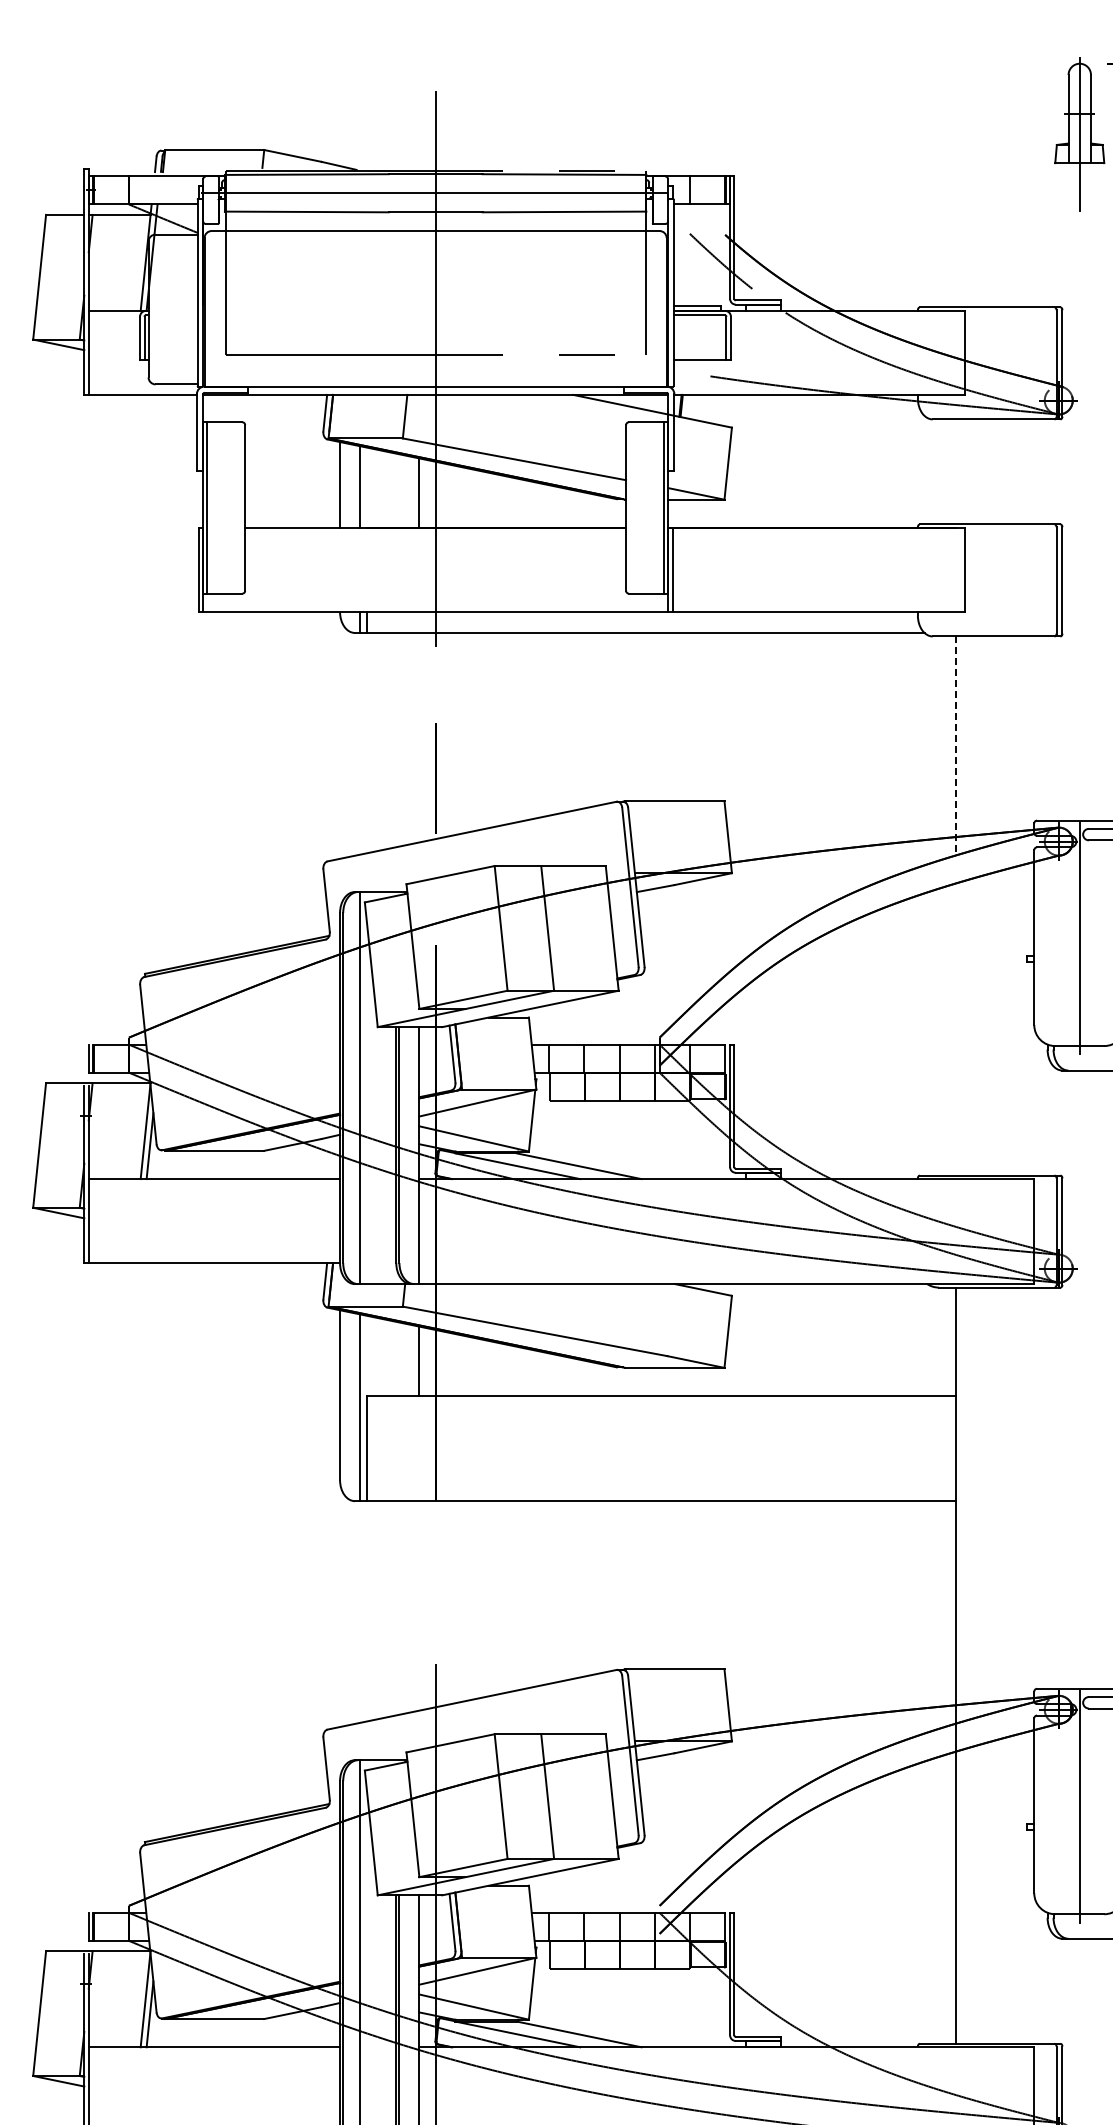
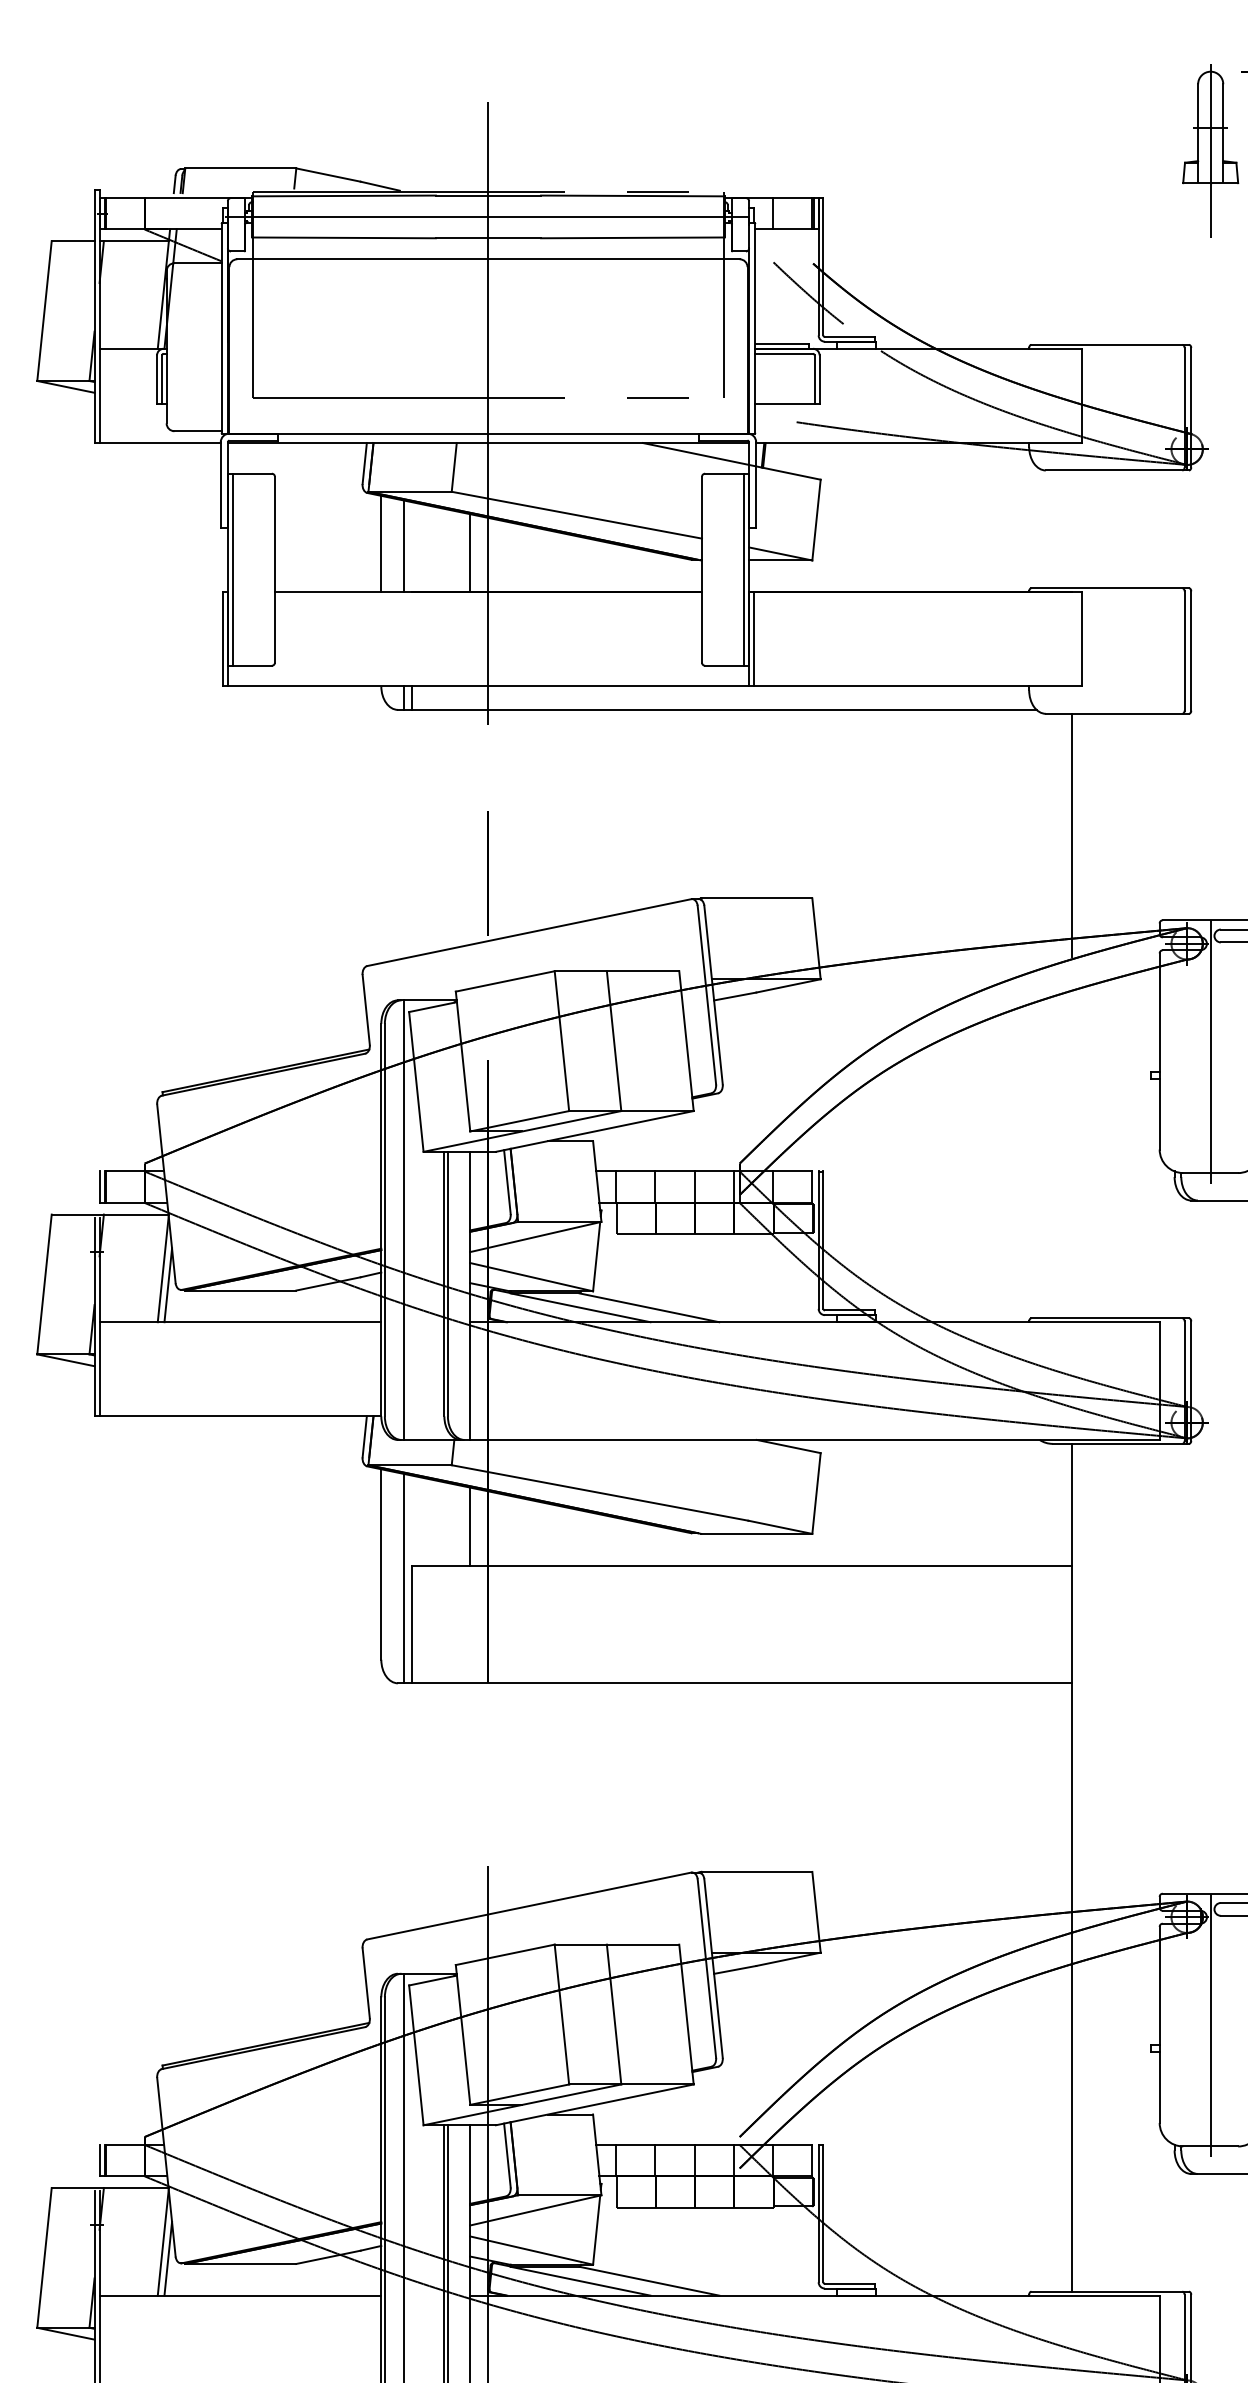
line: (956, 745) -> (1072, 836), dashed -> solid

